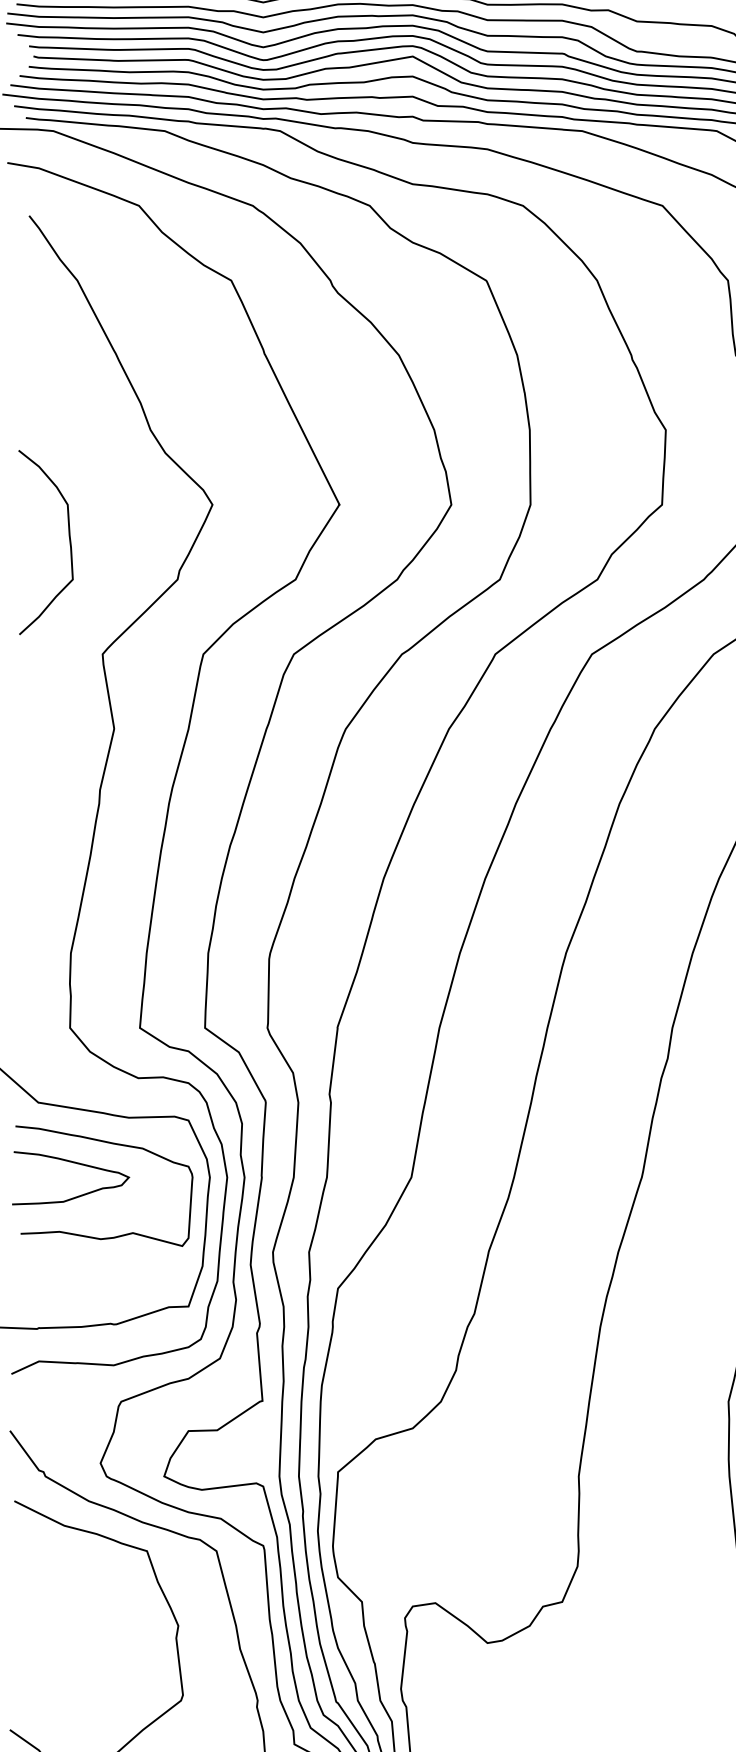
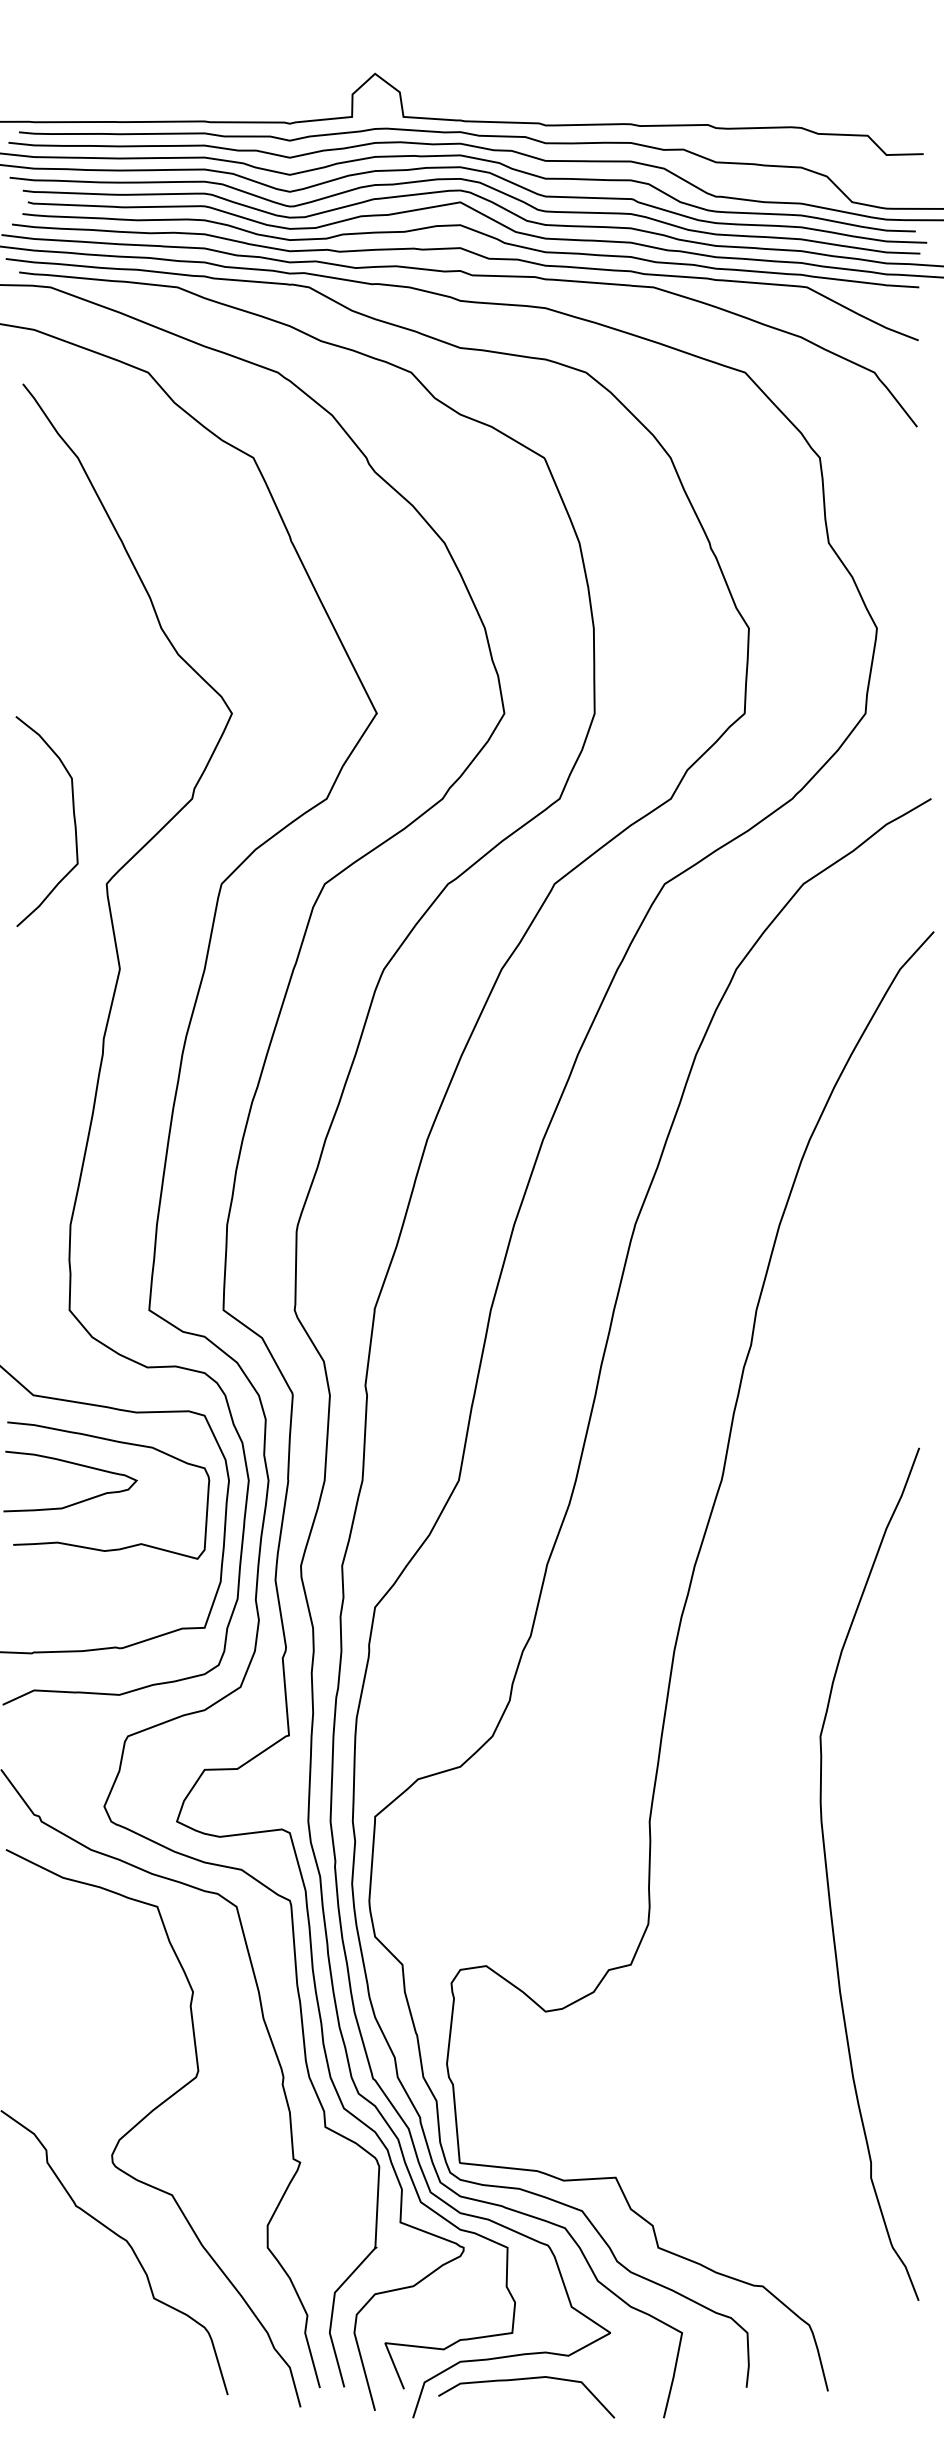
curve: (69, 540) -> (73, 819), moved

